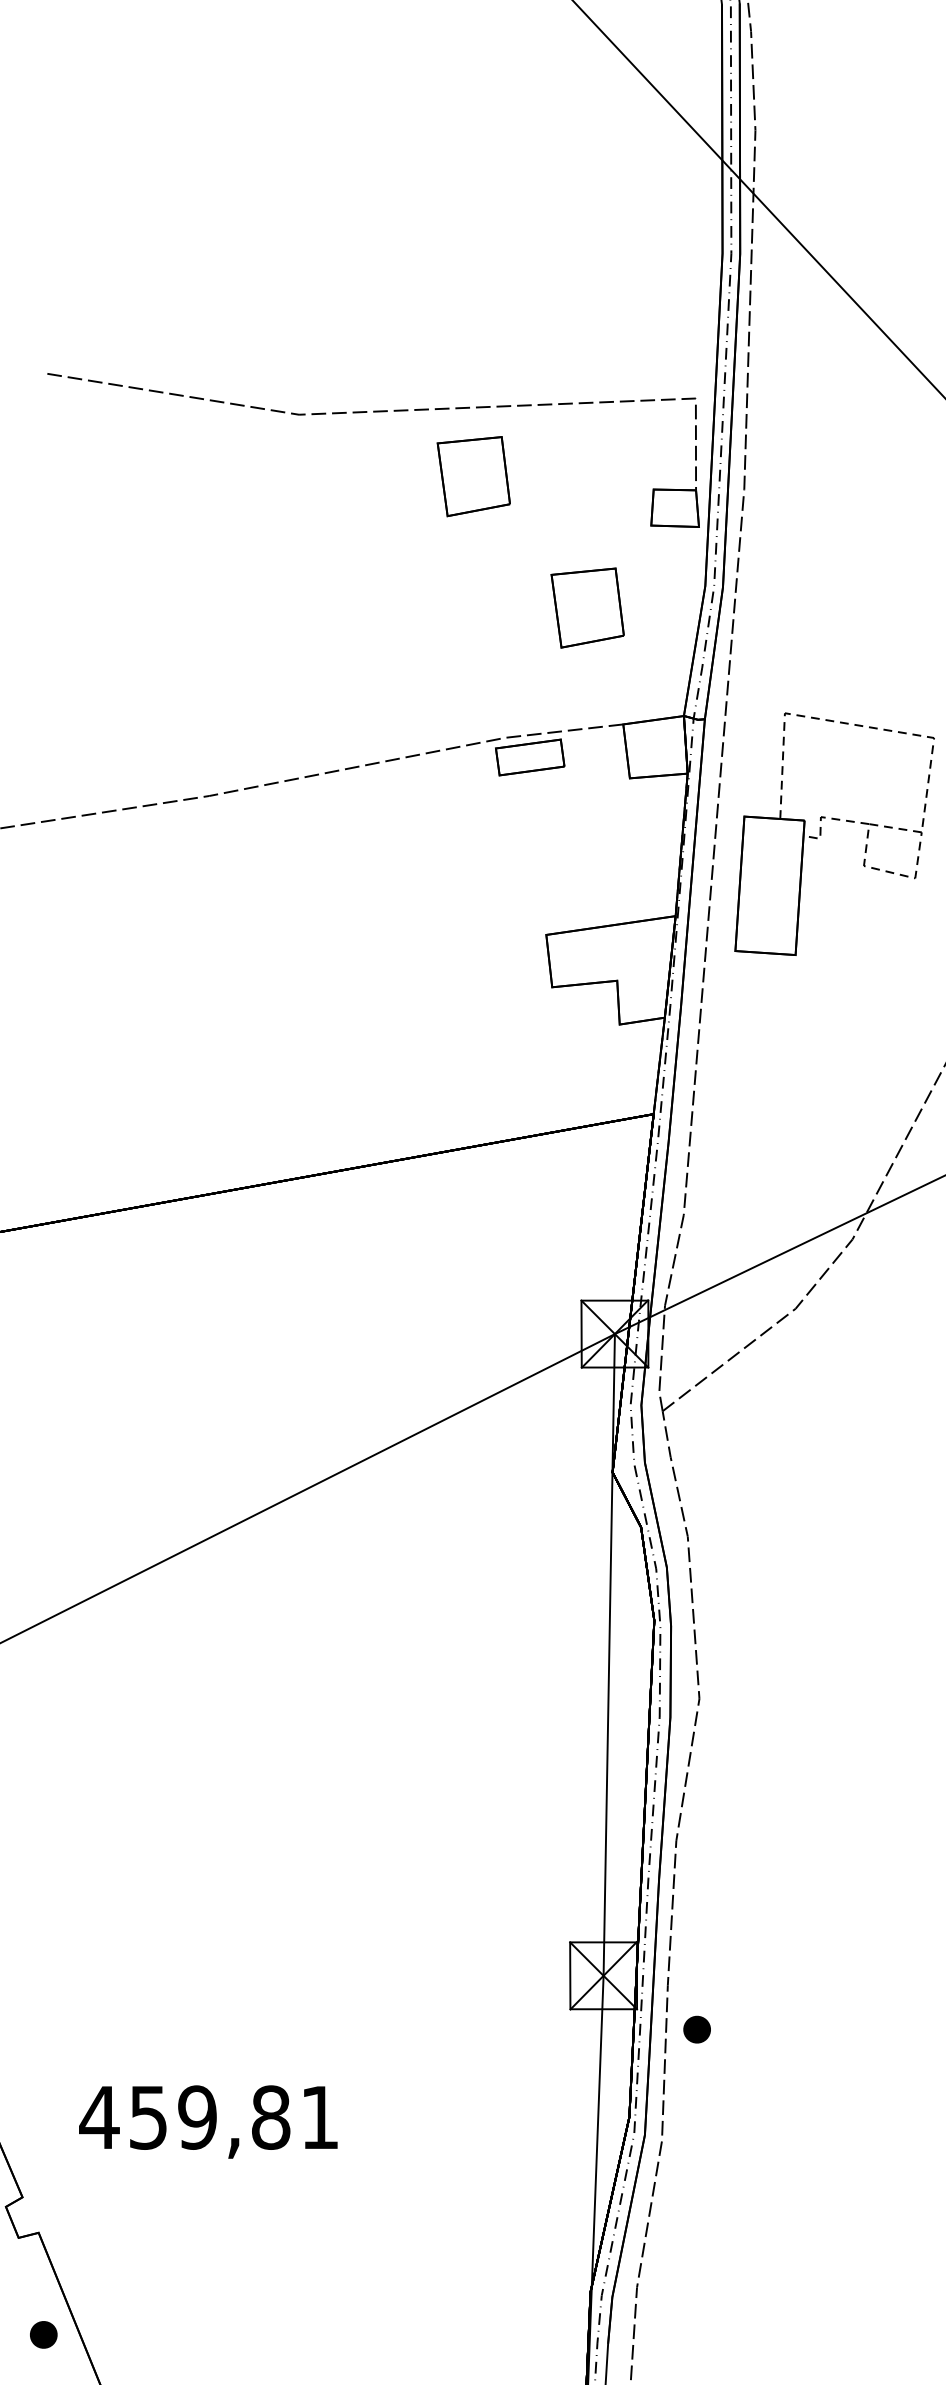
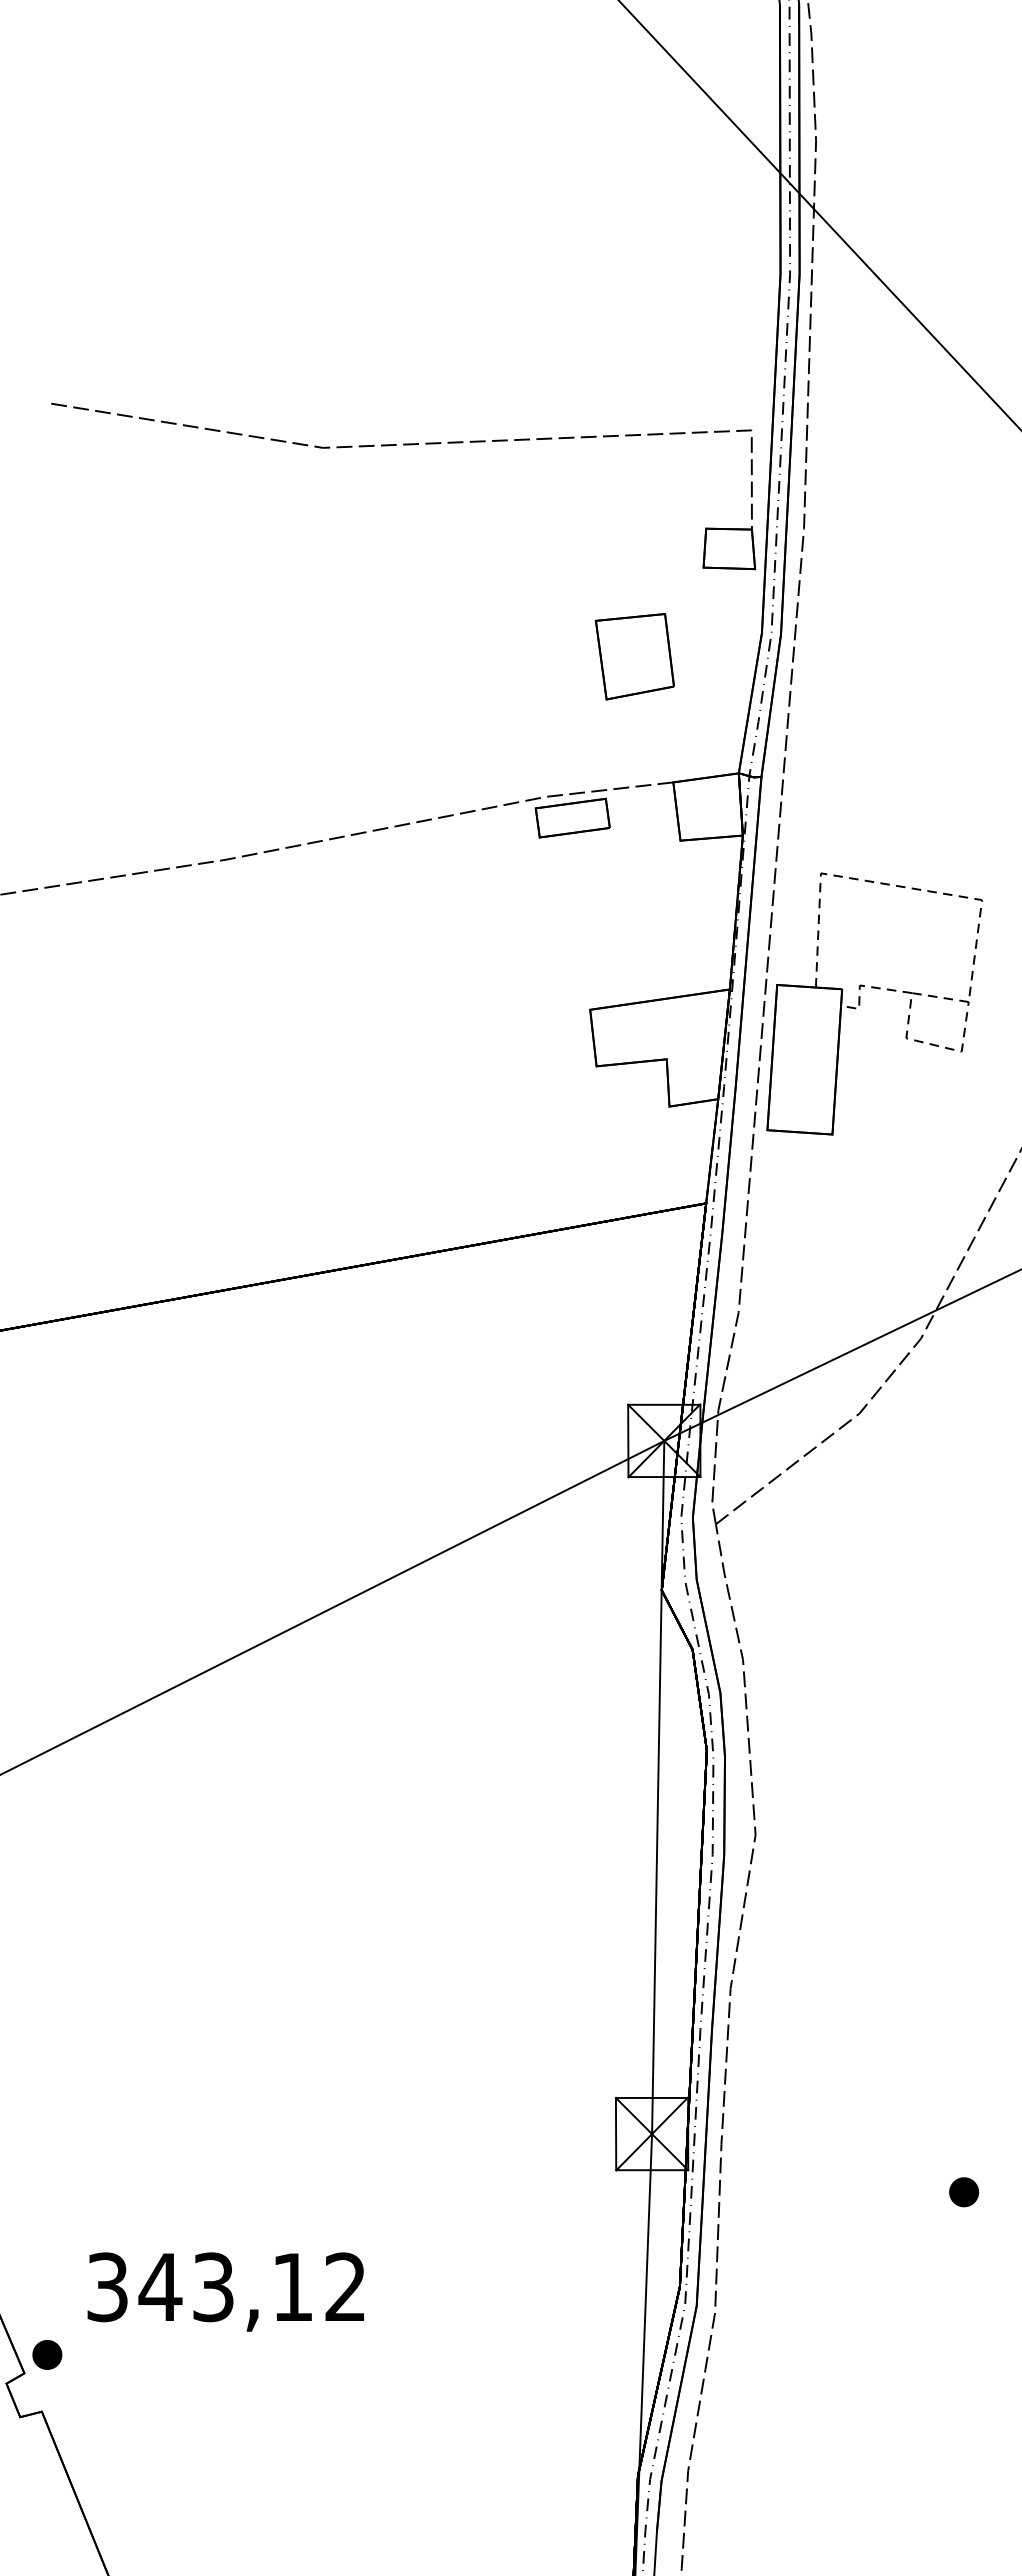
part: (473, 476) -> (511, 514), removed
part: (821, 833) -> (860, 1003), moved
part: (696, 2029) -> (963, 2192), moved
text: (207, 2117) -> (224, 2287), 459,81 -> 343,12
part: (43, 2334) -> (47, 2354), moved

